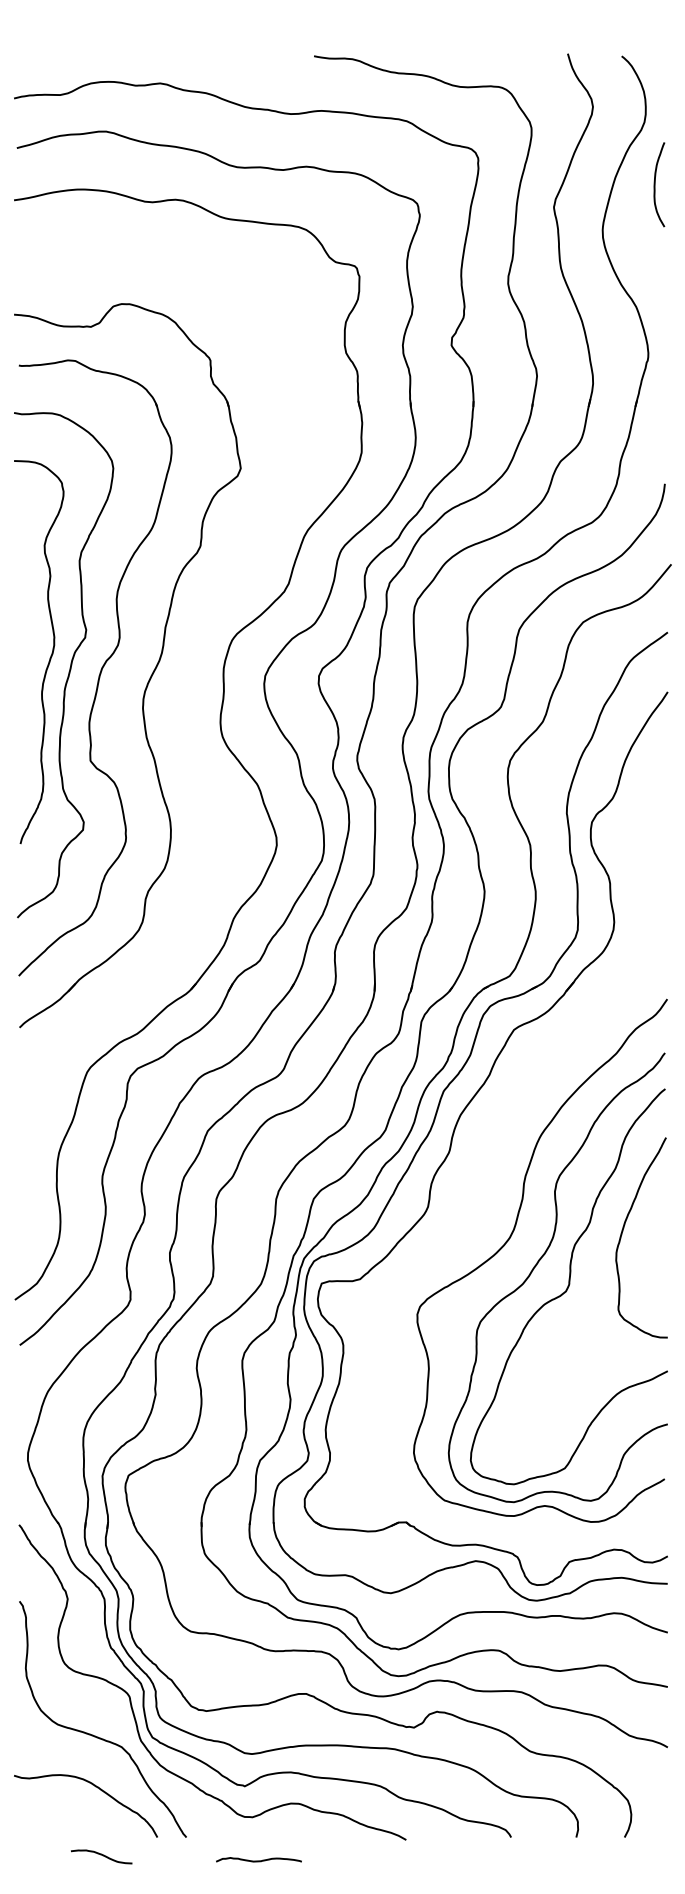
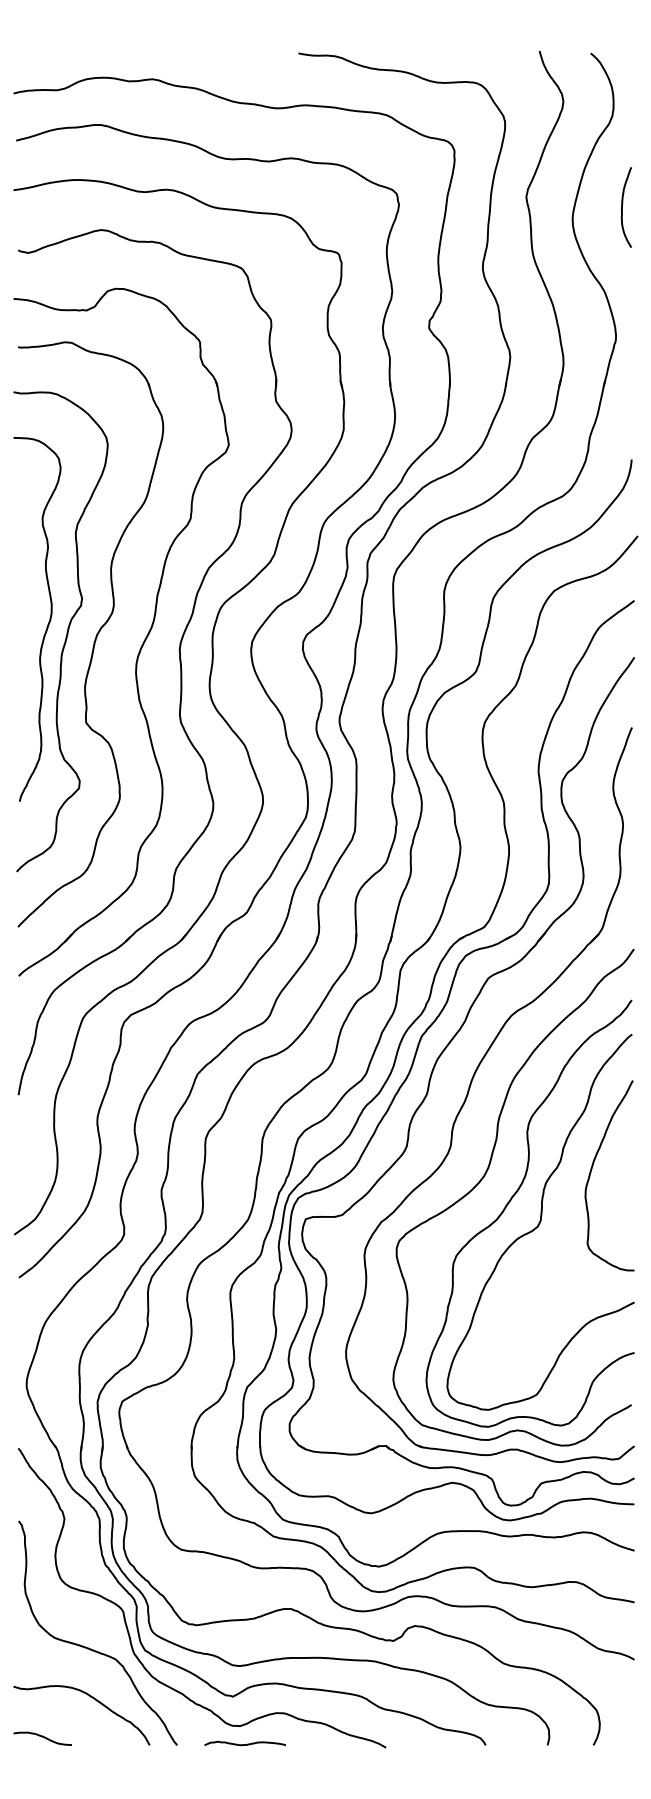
curve: (655, 184) -> (622, 207), moved
part: (188, 697) -> (179, 662), added
part: (495, 1145) -> (470, 1088), added
curve: (101, 1855) -> (42, 1737), moved
curve: (258, 1860) -> (244, 1744), moved

